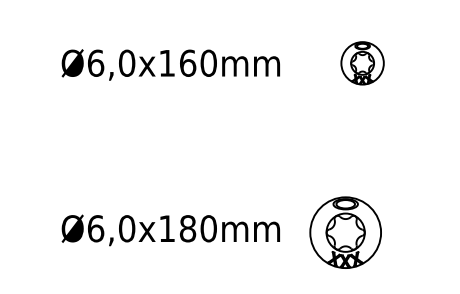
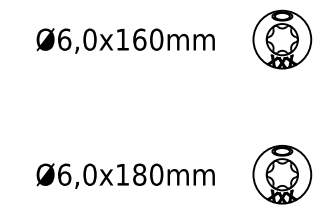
part: (362, 63) -> (282, 39), size x1.67
part: (345, 232) -> (282, 174), moved

